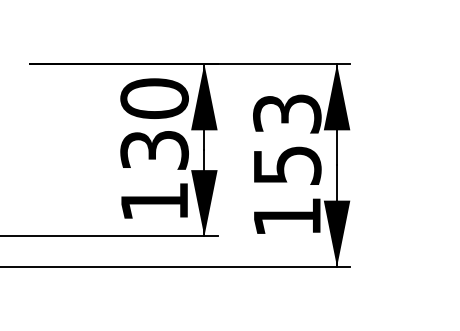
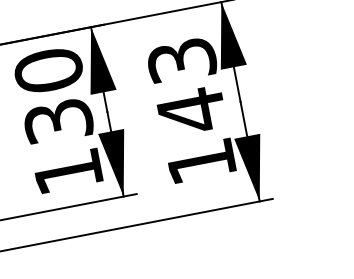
text: (287, 165) -> (191, 111), 153 -> 143

